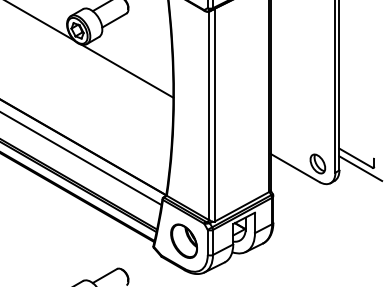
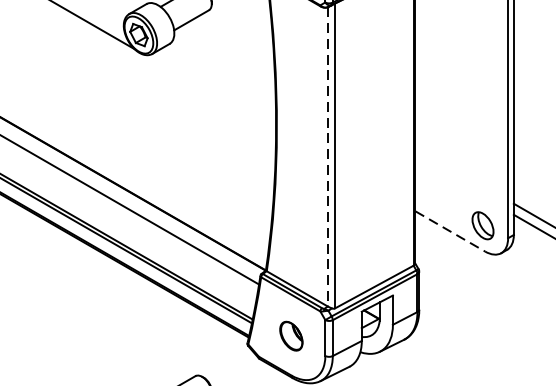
line: (127, 70) -> (210, 91), removed
line: (209, 116) -> (327, 157), solid -> dashed
line: (295, 168) -> (450, 232), solid -> dashed
part: (183, 240) -> (290, 335), size x0.6

